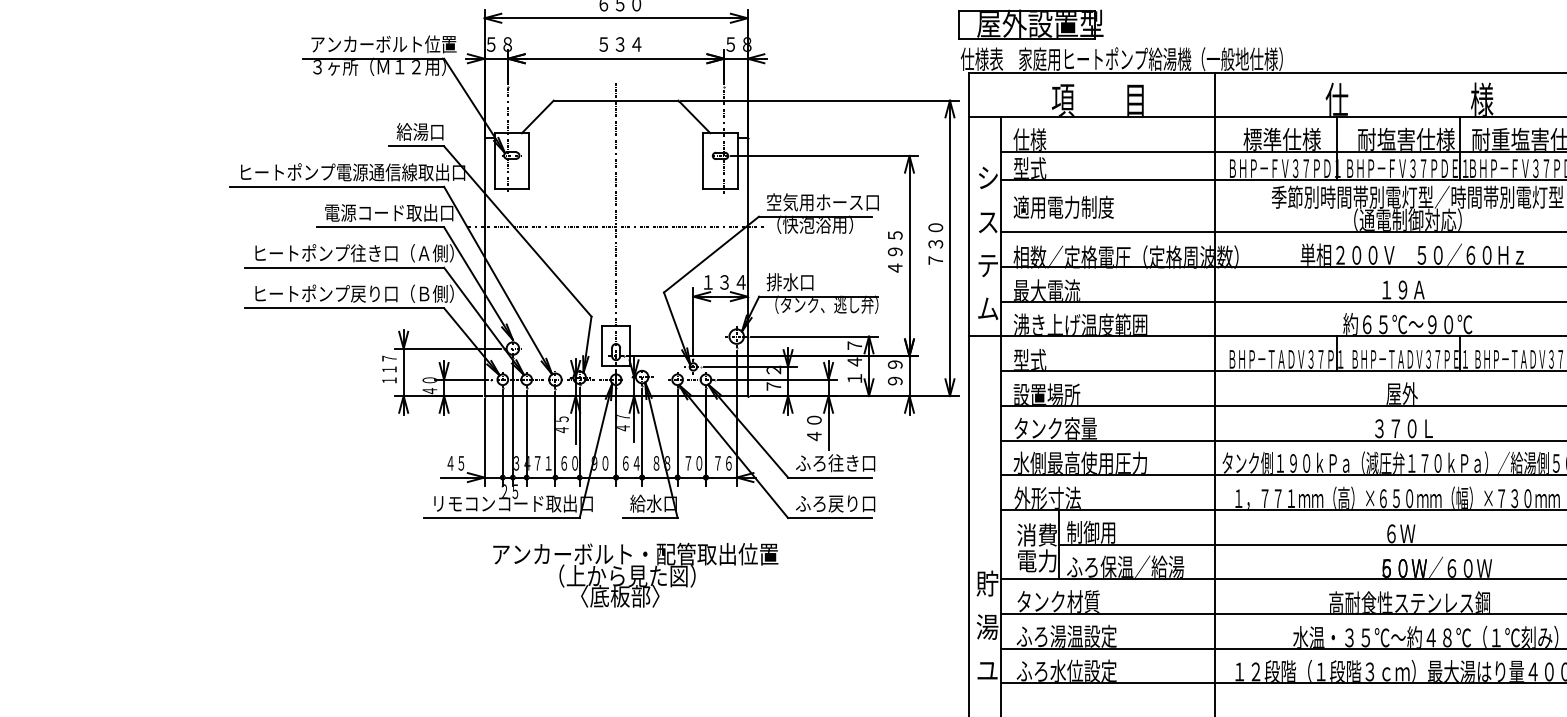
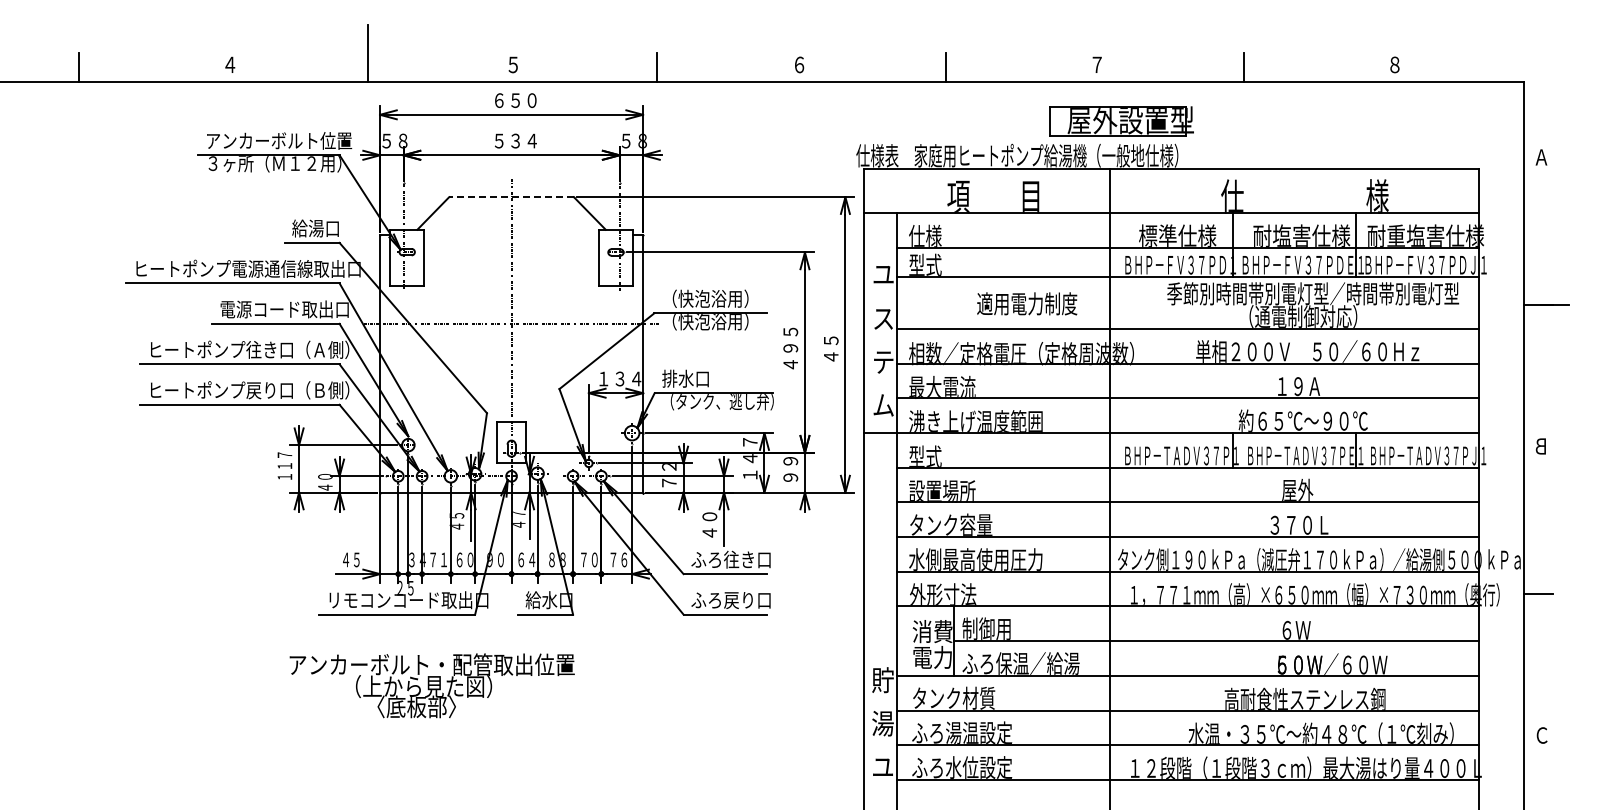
part: (1031, 24) -> (1121, 121), moved
line: (616, 100) -> (511, 197), solid -> dashed
text: (988, 177) -> (883, 274), シ -> ユ
text: (823, 201) -> (718, 298), 空気用ホース口 -> （快泡浴用）
text: (1064, 206) -> (1027, 303), moved
text: (935, 243) -> (830, 340), ７３０ -> ４５
text: (635, 574) -> (431, 685), moved

